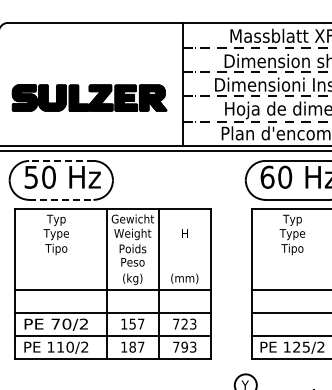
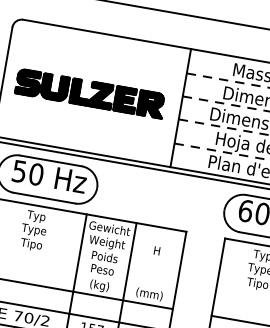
part: (89, 97) -> (90, 93), moved
line: (60, 160) -> (50, 160), dashed -> solid
line: (61, 199) -> (44, 197), dashed -> solid

